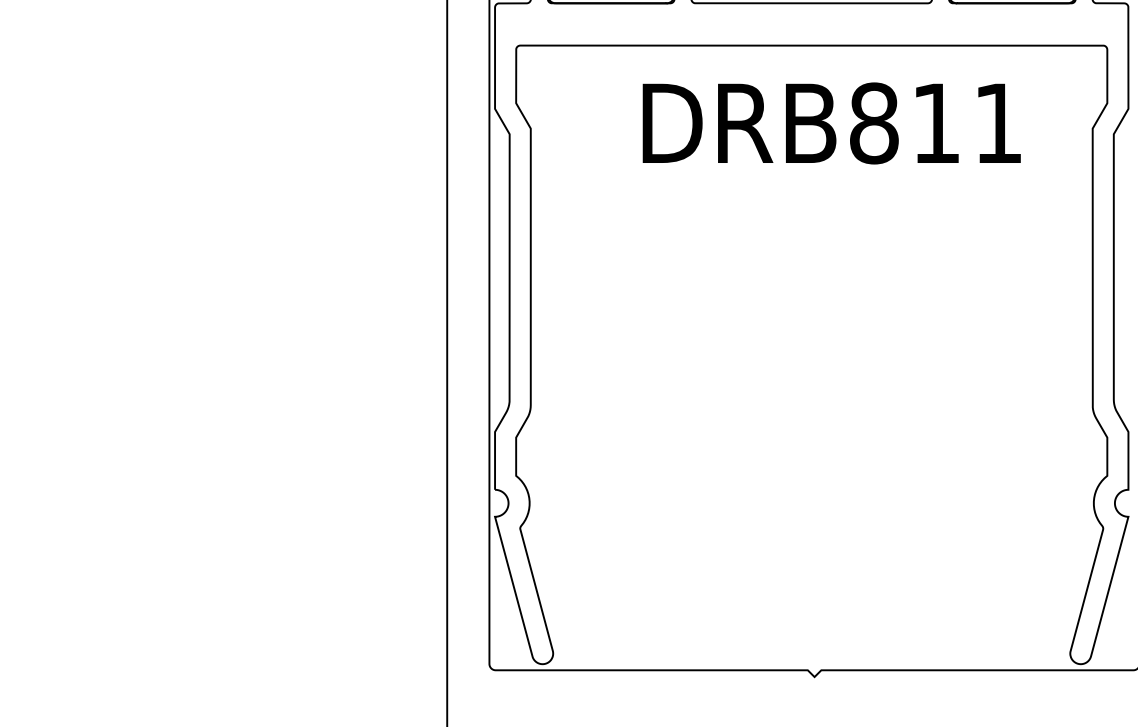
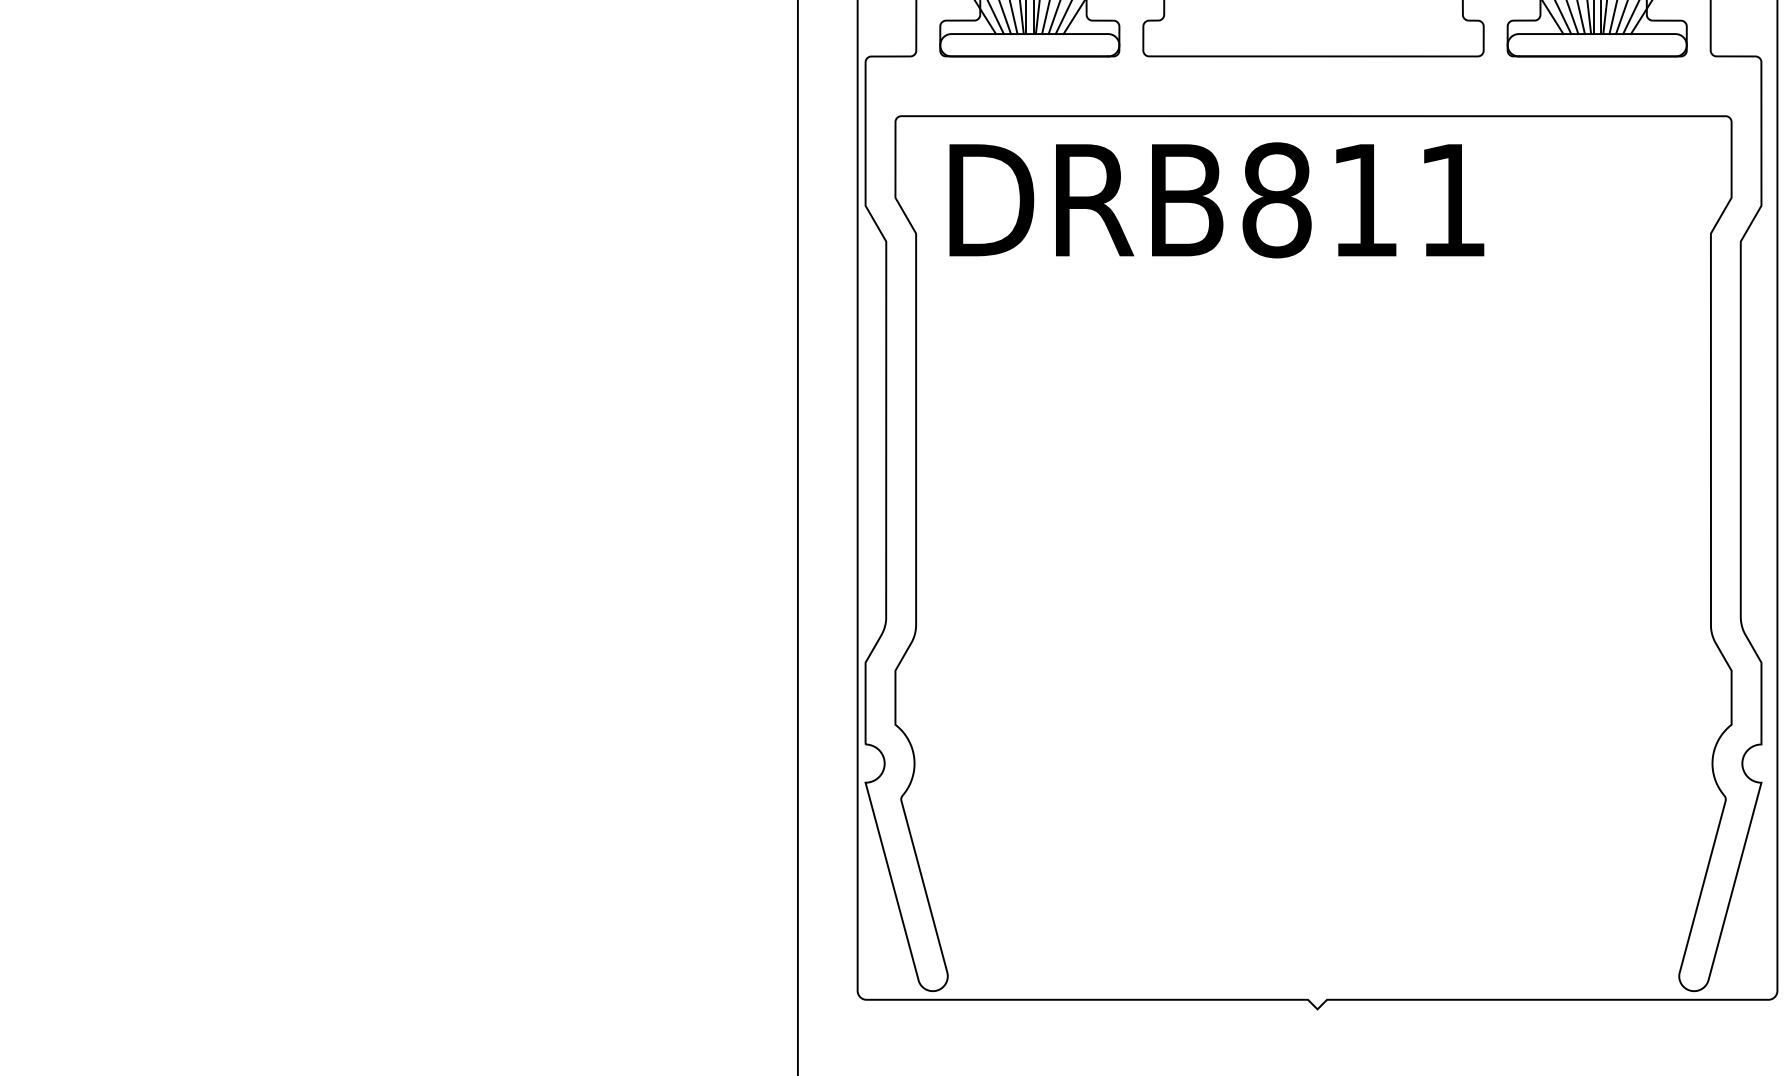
text: (831, 123) -> (1216, 200), moved

